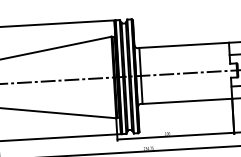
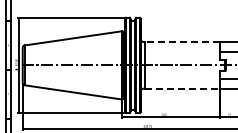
line: (184, 44) -> (182, 41), solid -> dashed
line: (187, 100) -> (182, 88), solid -> dashed

